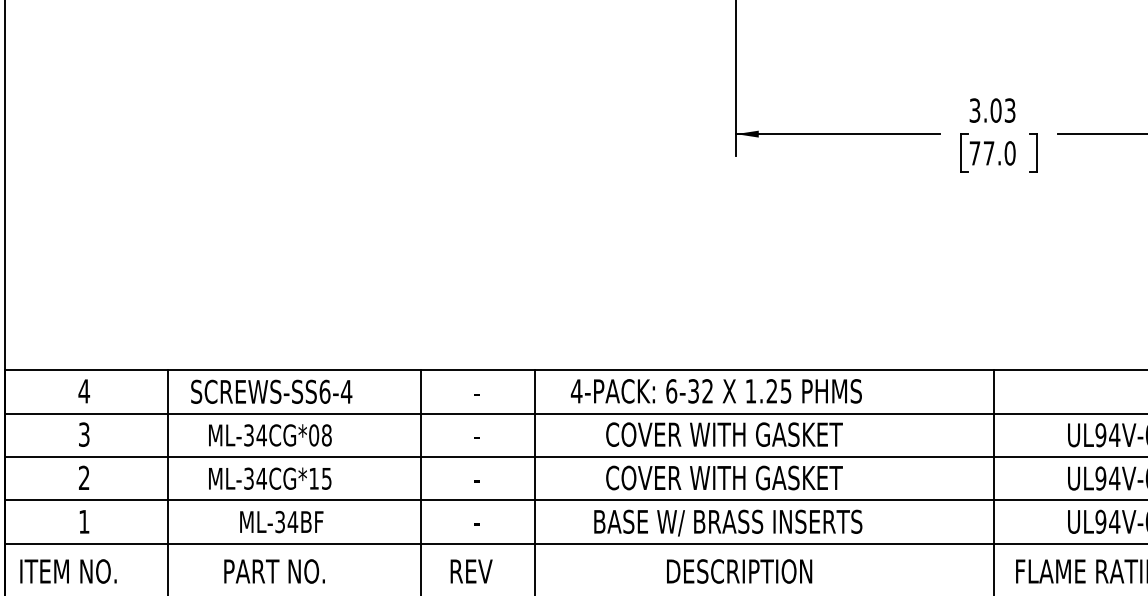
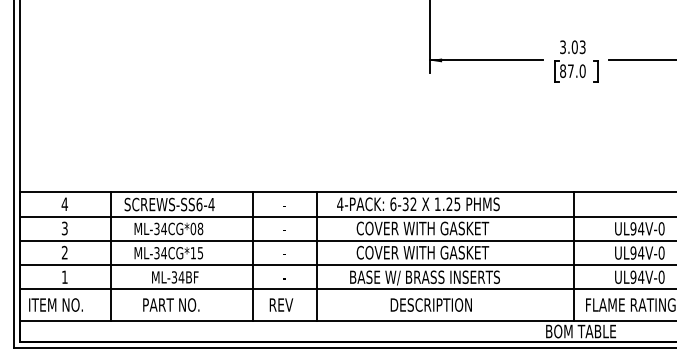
text: (975, 152) -> (563, 70), 77.0 -> 87.0

